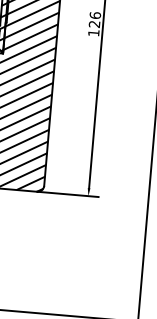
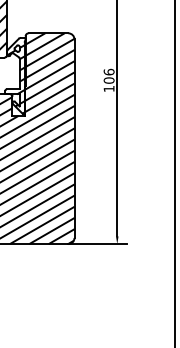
text: (93, 24) -> (108, 80), 126 -> 106

